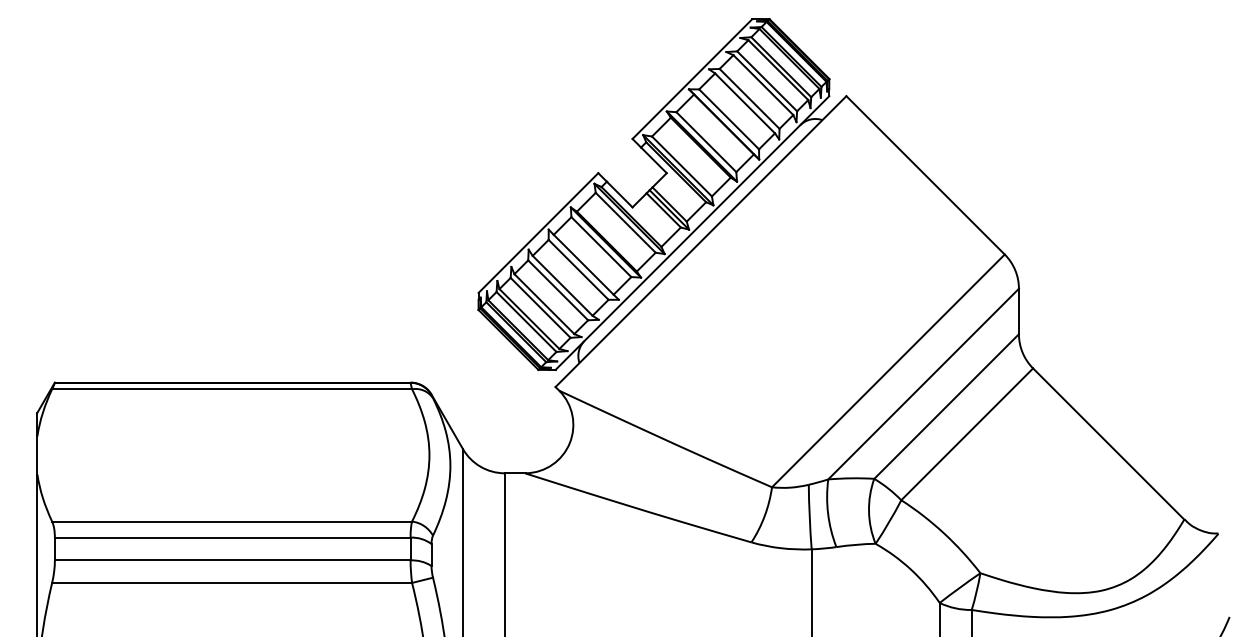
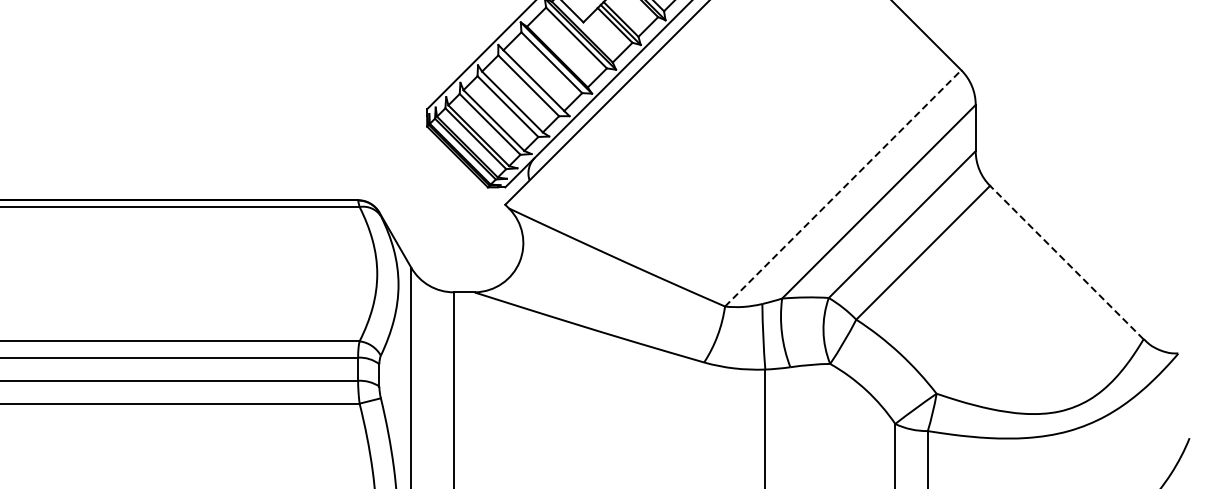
line: (888, 370) -> (843, 187), solid -> dashed
line: (1108, 444) -> (1066, 263), solid -> dashed

